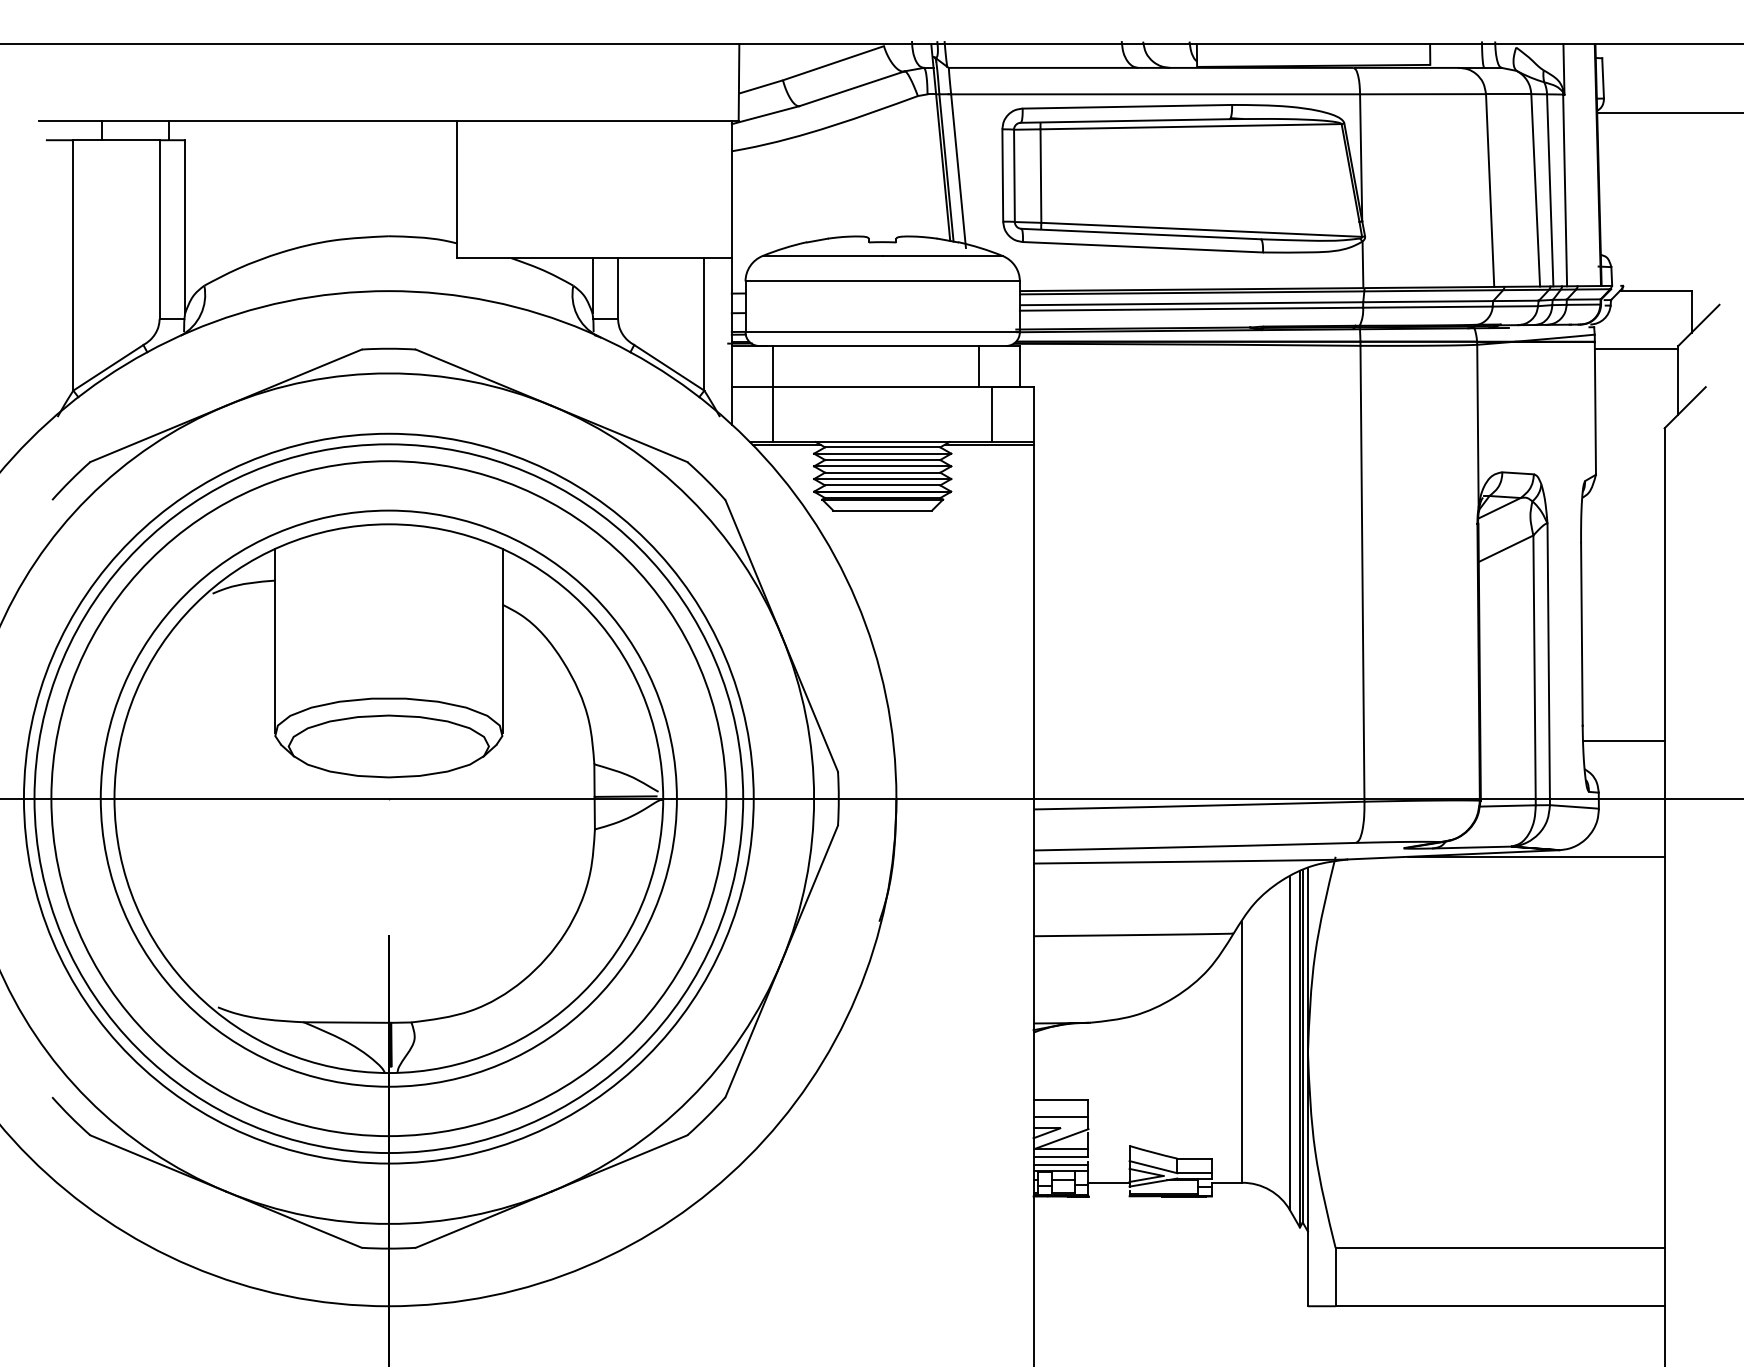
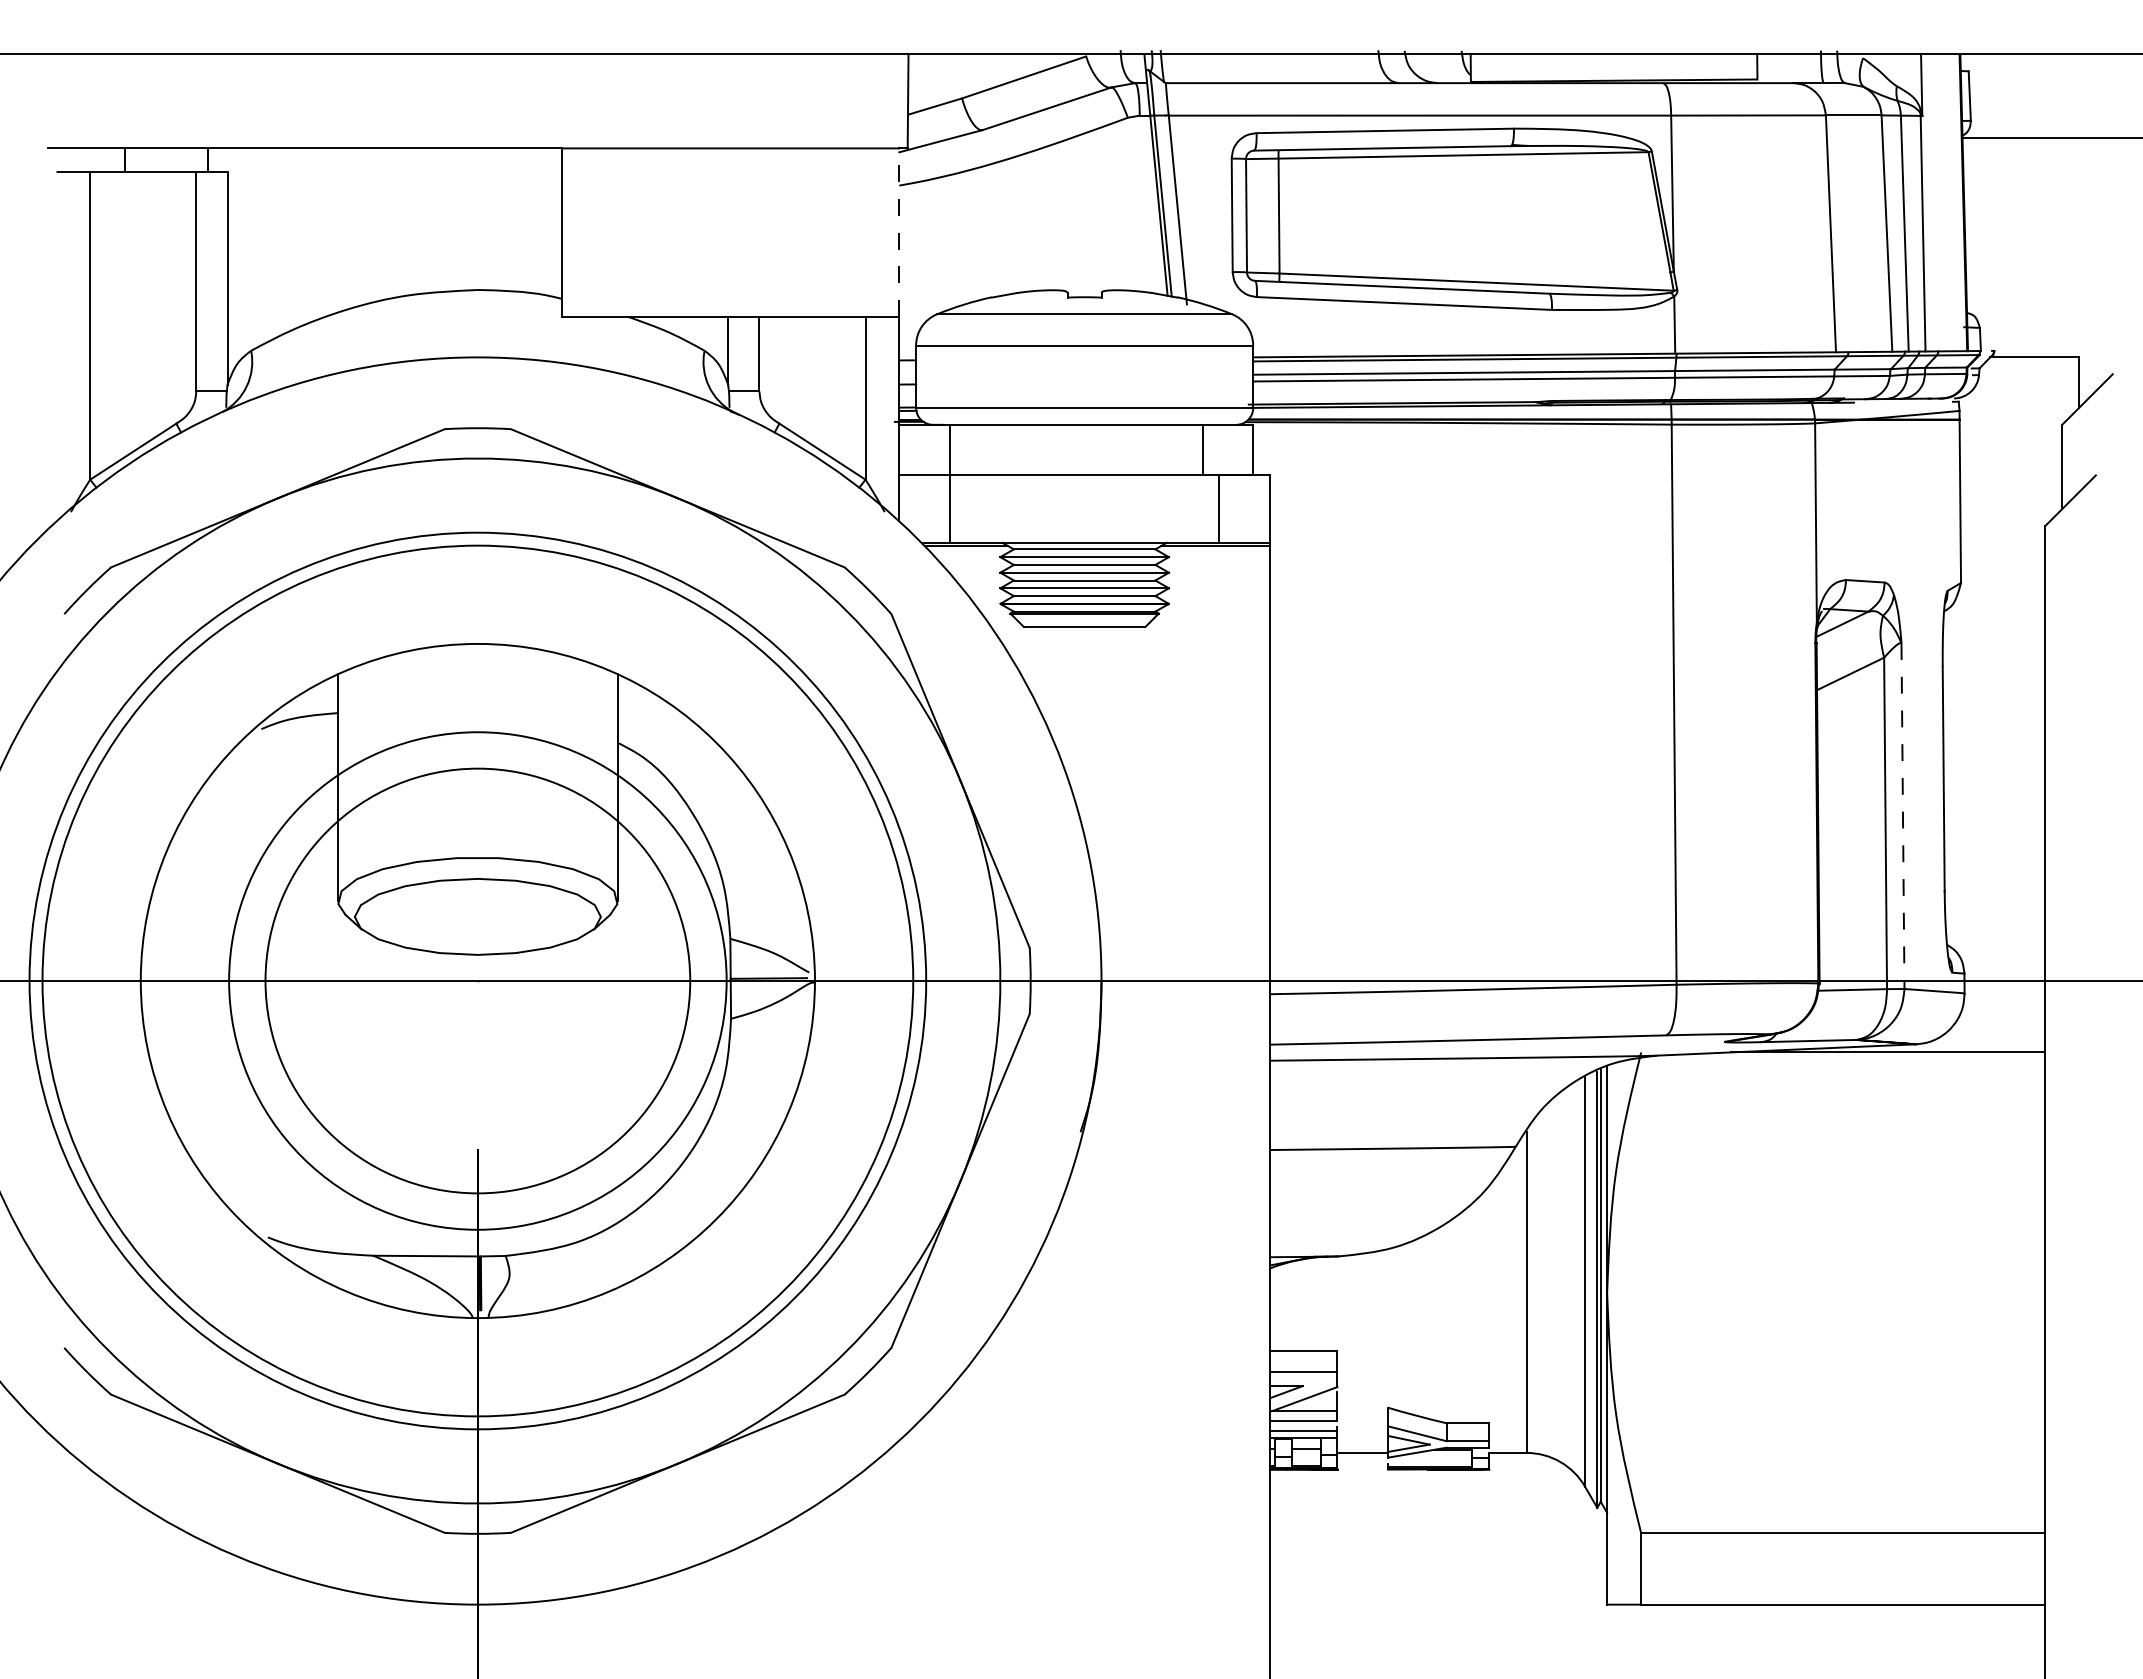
line: (732, 189) -> (899, 232), solid -> dashed
line: (1636, 348) -> (2010, 428), removed
line: (1548, 664) -> (1902, 816), solid -> dashed
line: (1624, 740) -> (1995, 909), removed
circle: (388, 798) -> (477, 980), size x0.6
circle: (388, 798) -> (477, 980), size x0.6

